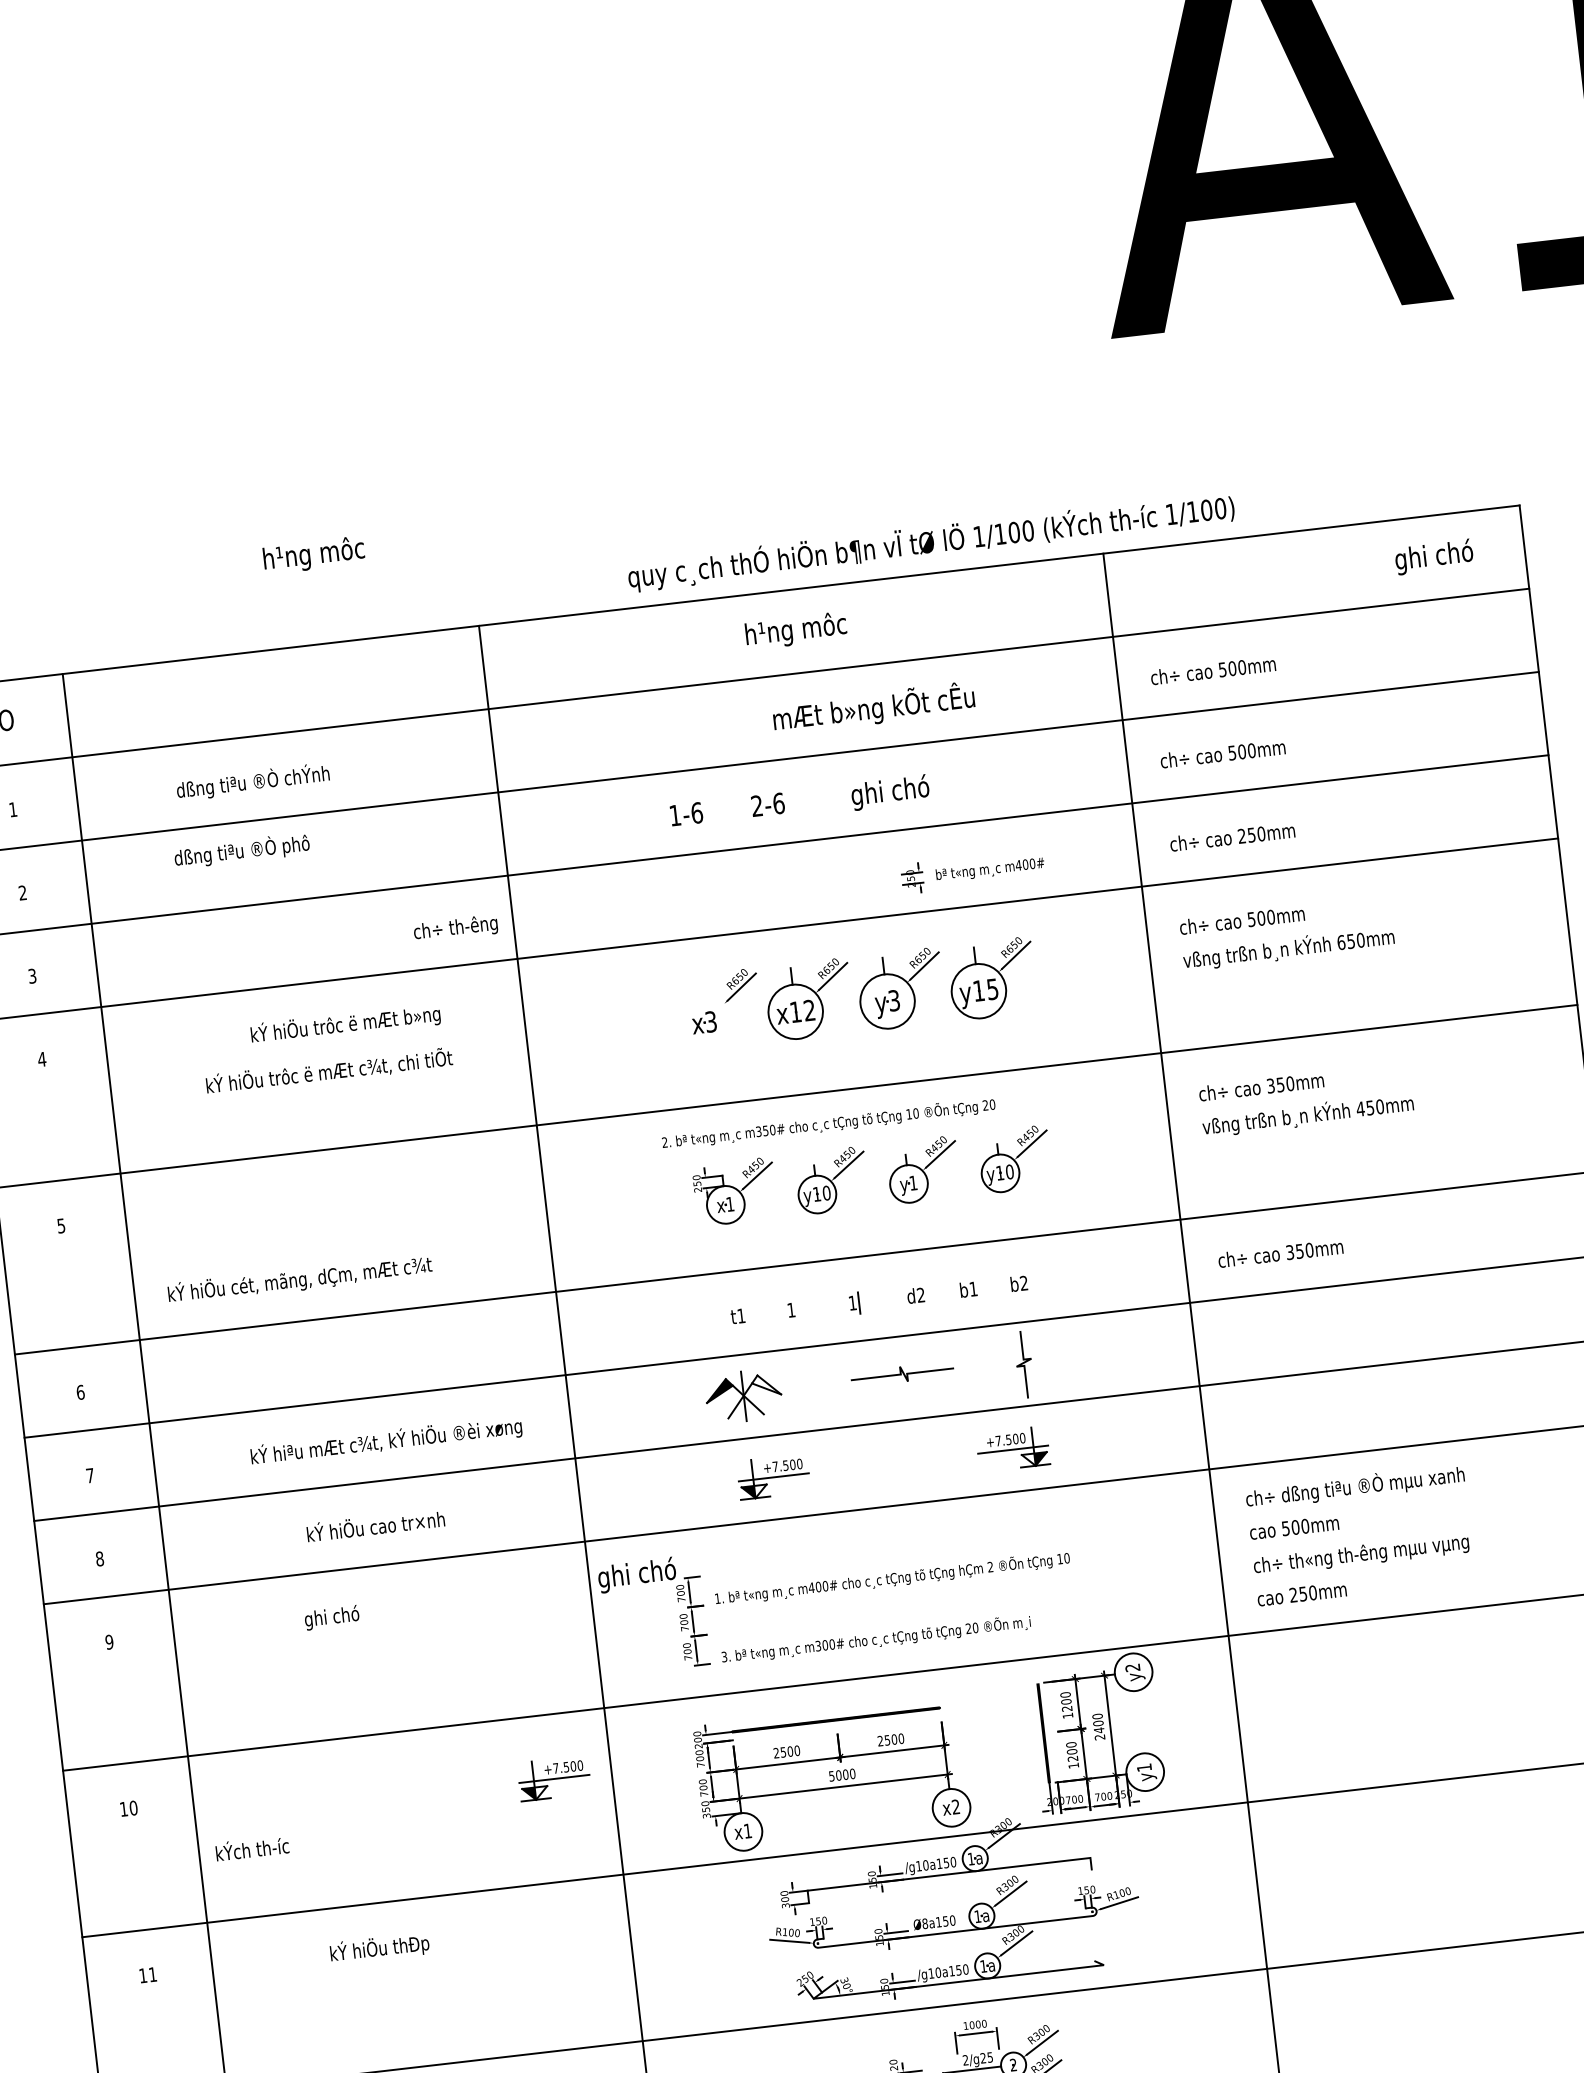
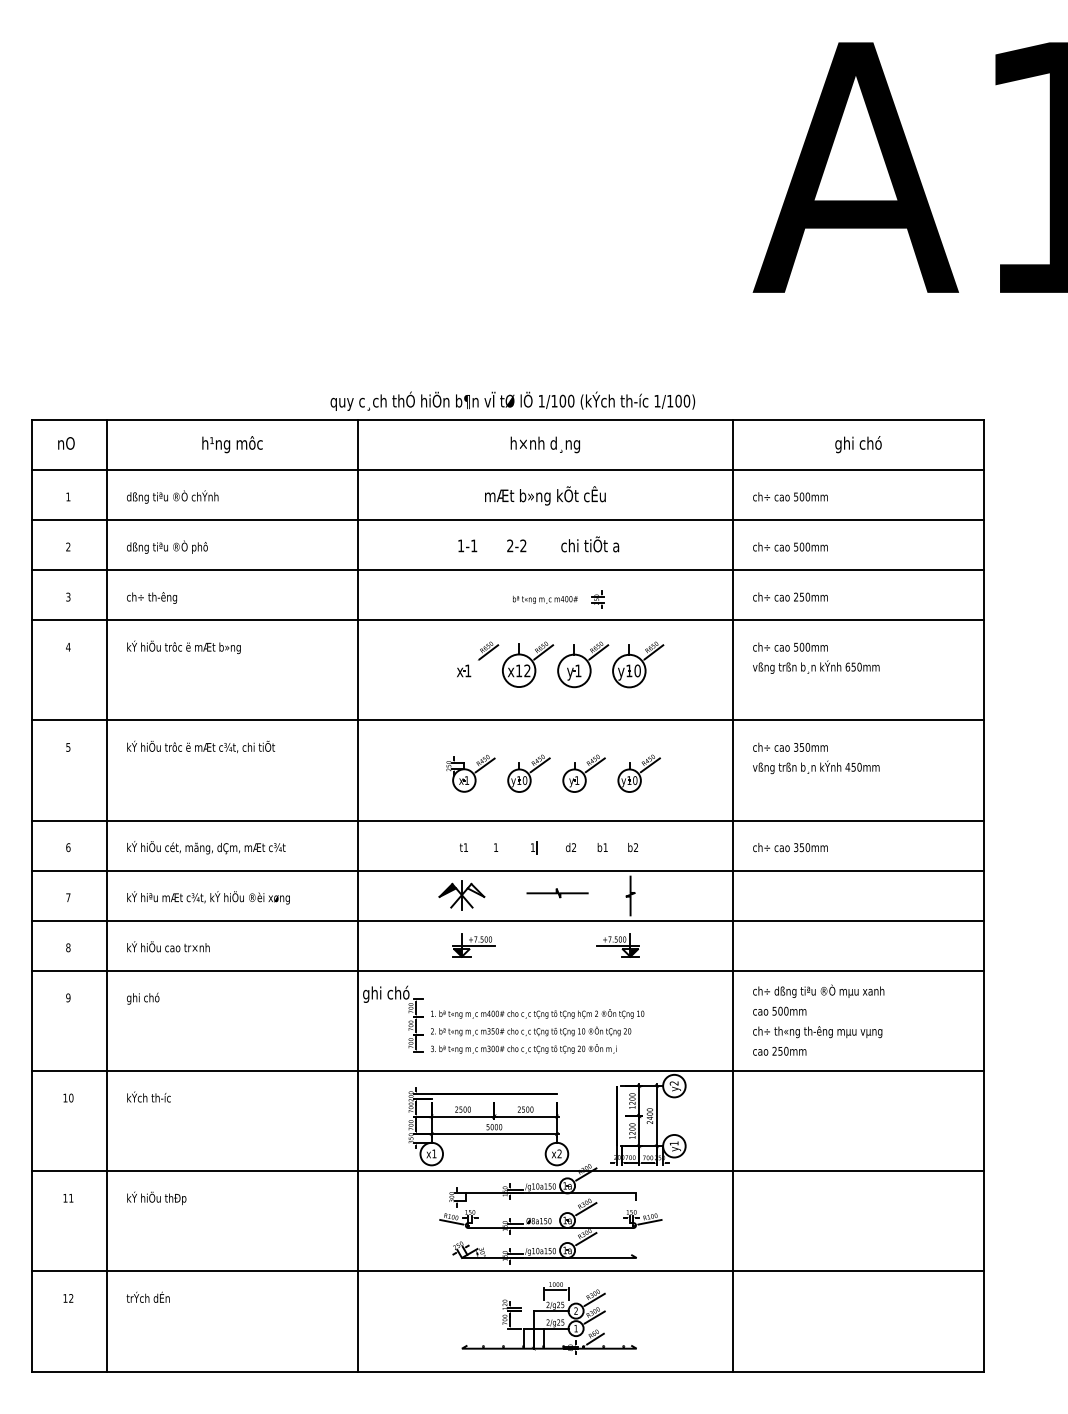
text: (930, 541) -> (512, 400), moved
text: (314, 555) -> (232, 444), moved
text: (1434, 556) -> (858, 444), moved
text: (796, 630) -> (545, 444), h¹ng môc -> h×nh d¸ng
text: (873, 707) -> (545, 495), moved
text: (252, 781) -> (172, 496), moved
text: (890, 789) -> (590, 545), ghi chó -> chi tiÕt a
text: (778, 802) -> (523, 545), 2-6 -> 2-2
text: (697, 812) -> (474, 545), 1-6 -> 1-1
text: (242, 849) -> (167, 546), moved
text: (990, 869) -> (545, 599), moved
text: (456, 927) -> (152, 597), moved
text: (992, 988) -> (637, 670), y15 -> y10
text: (894, 1000) -> (578, 670), y3 -> y1
text: (711, 1021) -> (468, 670), x3 -> x1
text: (344, 1024) -> (183, 647), moved
text: (329, 1070) -> (201, 746), moved
text: (829, 1123) -> (531, 1031), moved
text: (300, 1279) -> (206, 847), moved
text: (386, 1441) -> (208, 897), moved
text: (375, 1524) -> (168, 946), moved
text: (332, 1617) -> (143, 998), moved
part: (553, 1778) -> (322, 1109), removed
text: (251, 1847) -> (148, 1096), moved
text: (379, 1948) -> (156, 1198), moved

